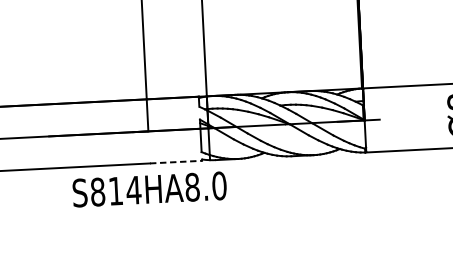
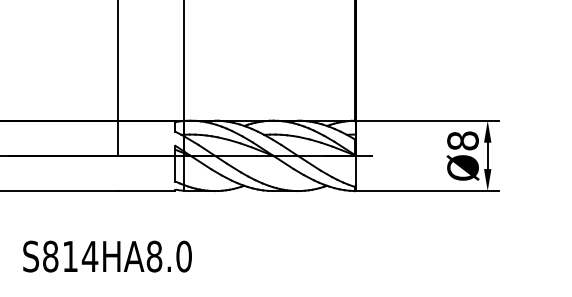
line: (175, 162) -> (146, 191), dashed -> solid
text: (149, 189) -> (107, 256), moved

